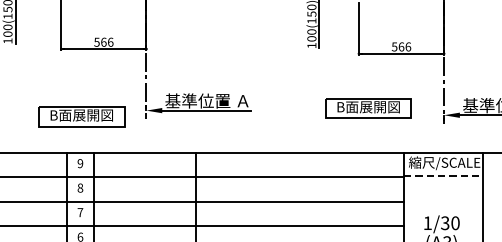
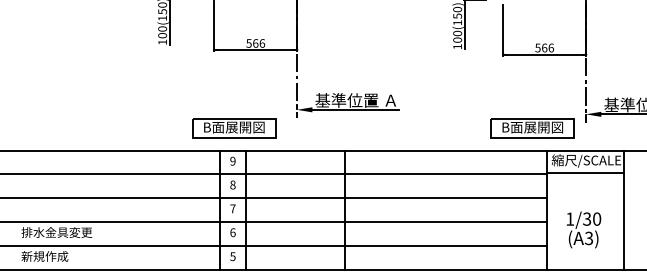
part: (368, 108) -> (532, 128), moved
part: (81, 116) -> (234, 128), moved
line: (443, 176) -> (585, 173), dashed -> solid

